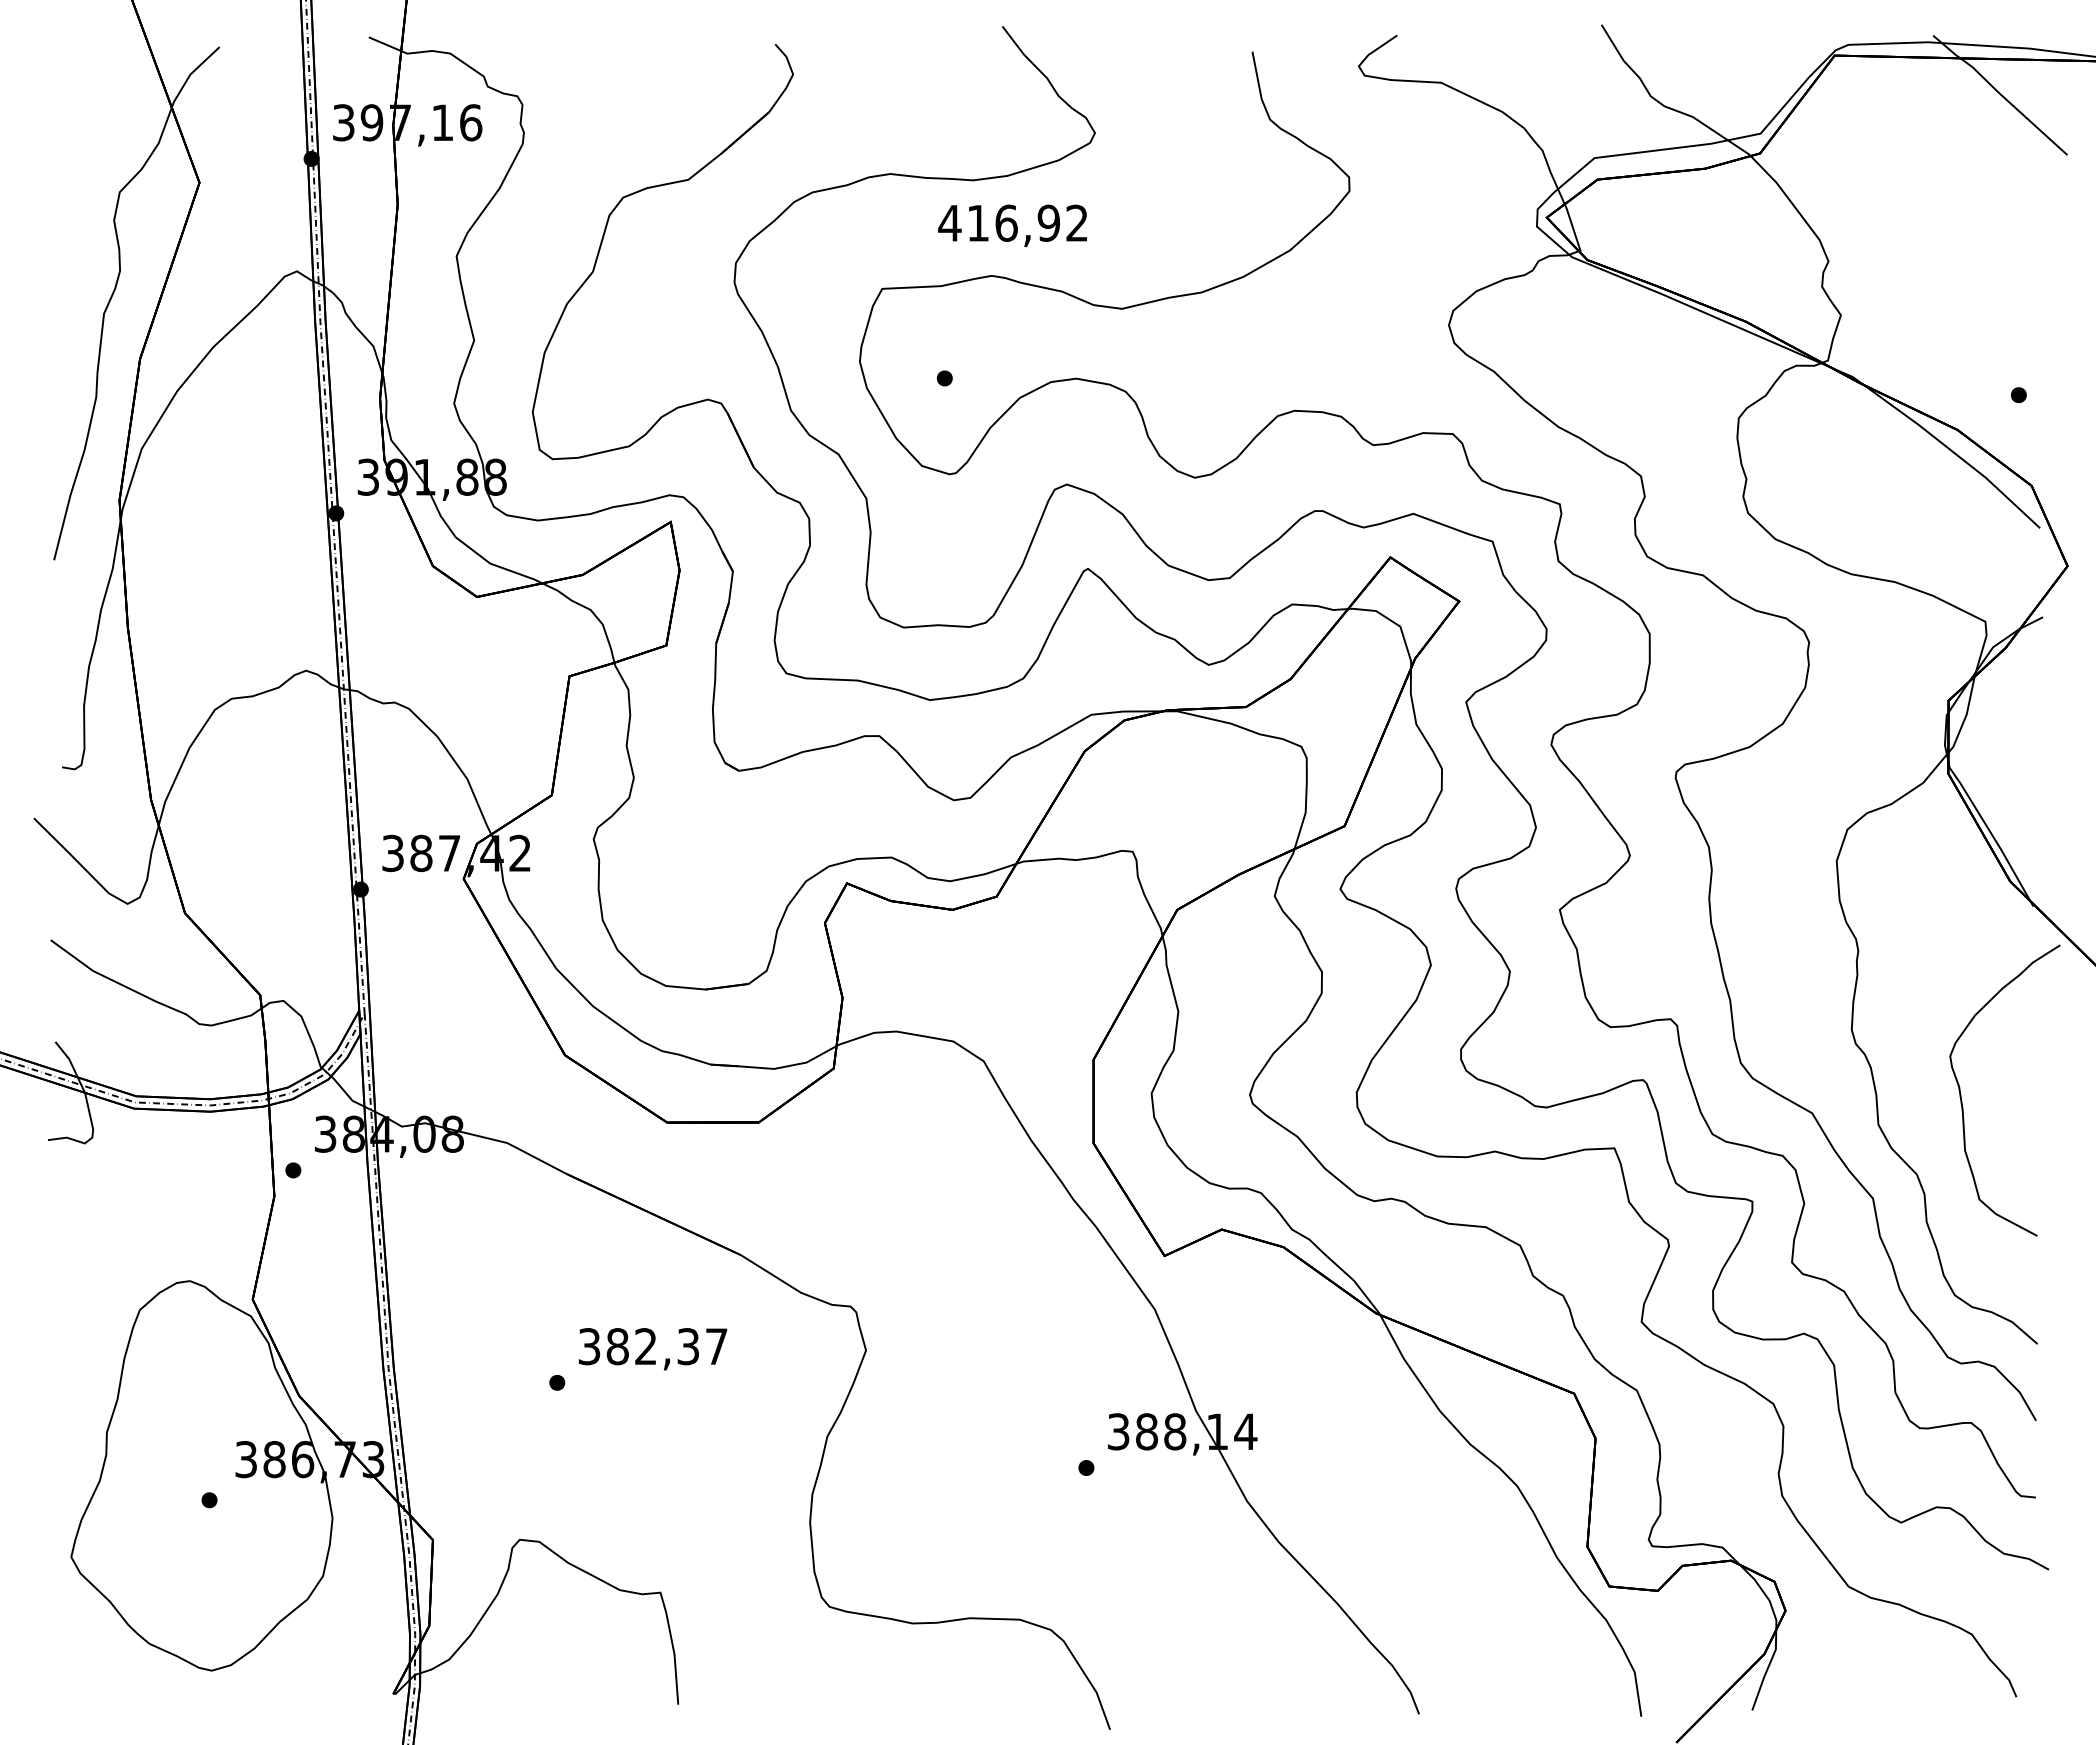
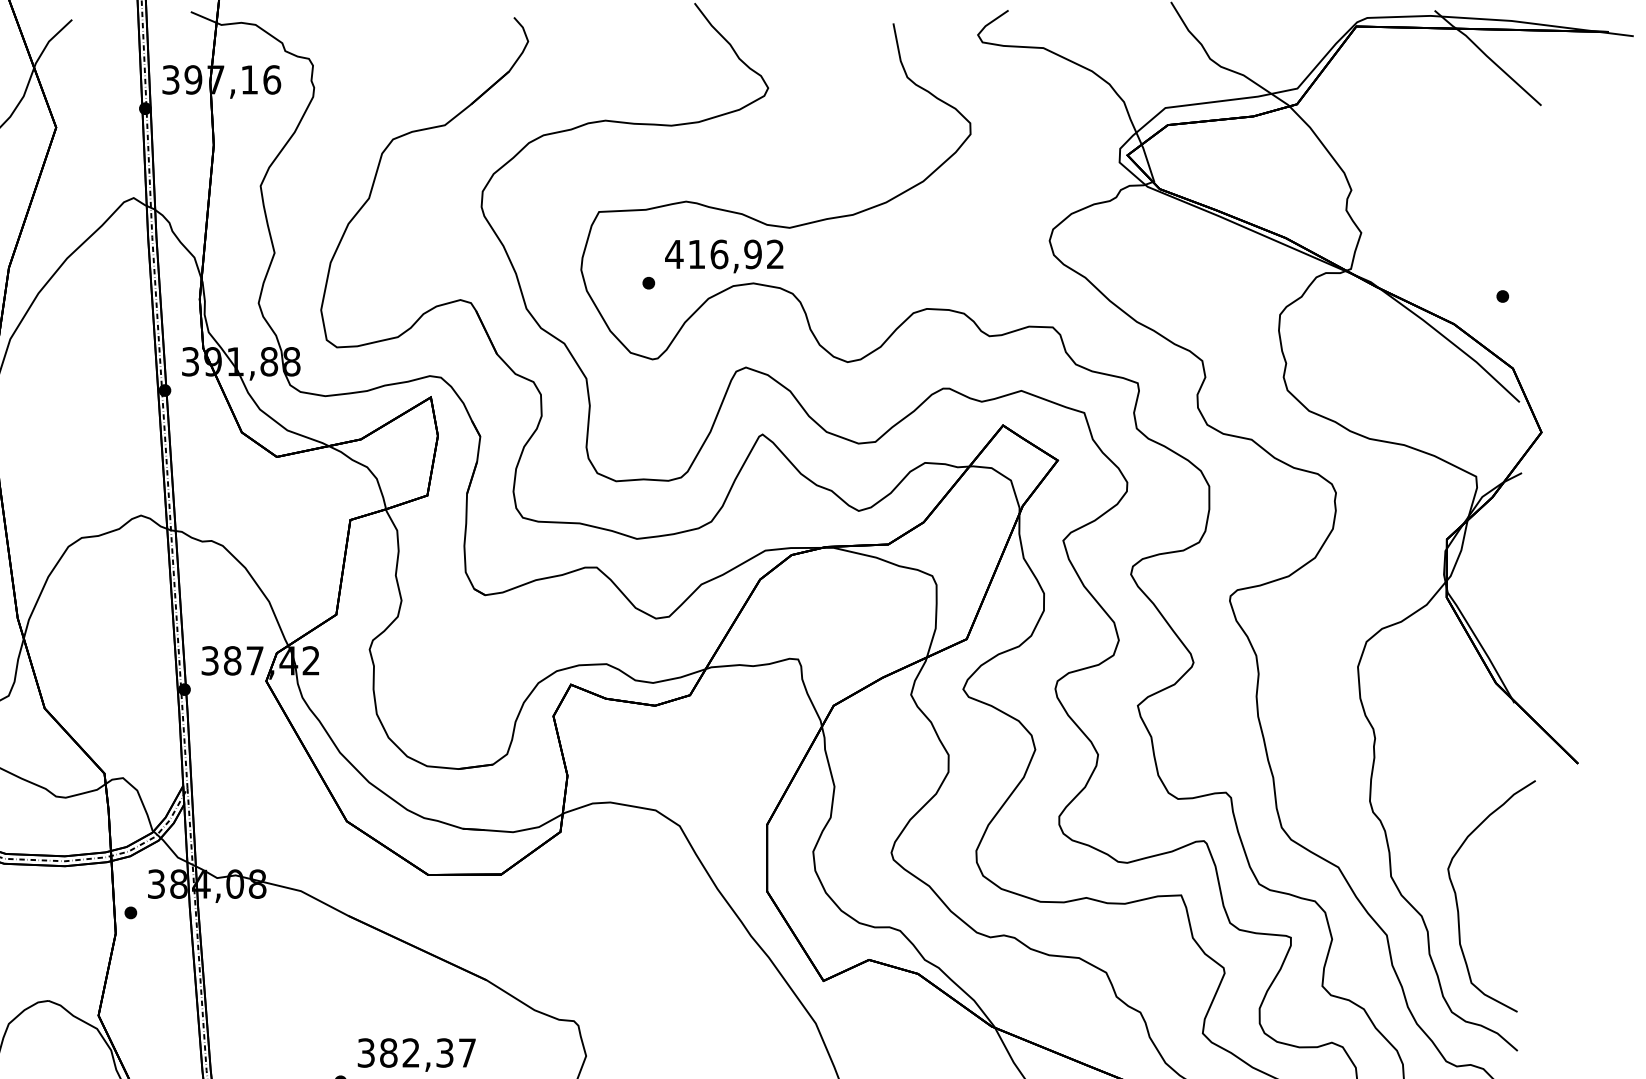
text: (1012, 225) -> (724, 256), moved
curve: (1961, 1093) -> (1457, 898), moved

